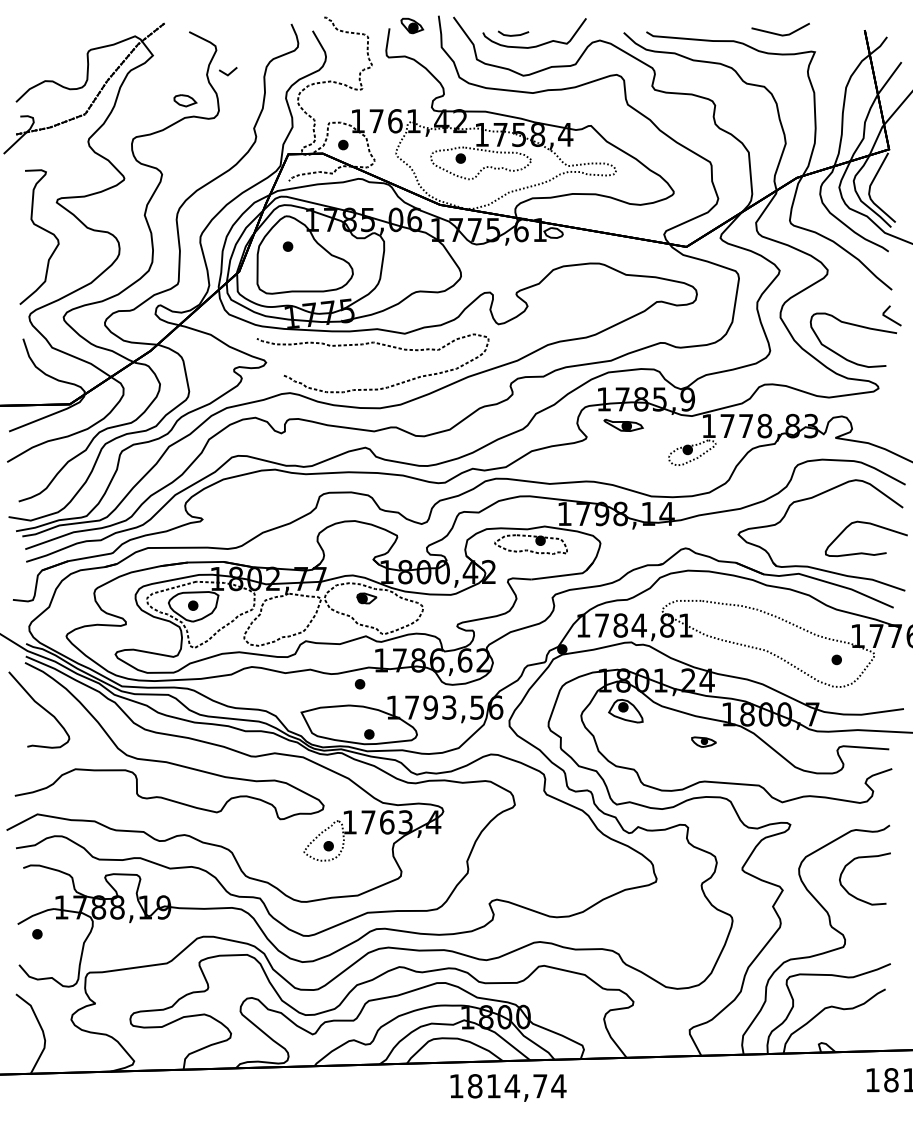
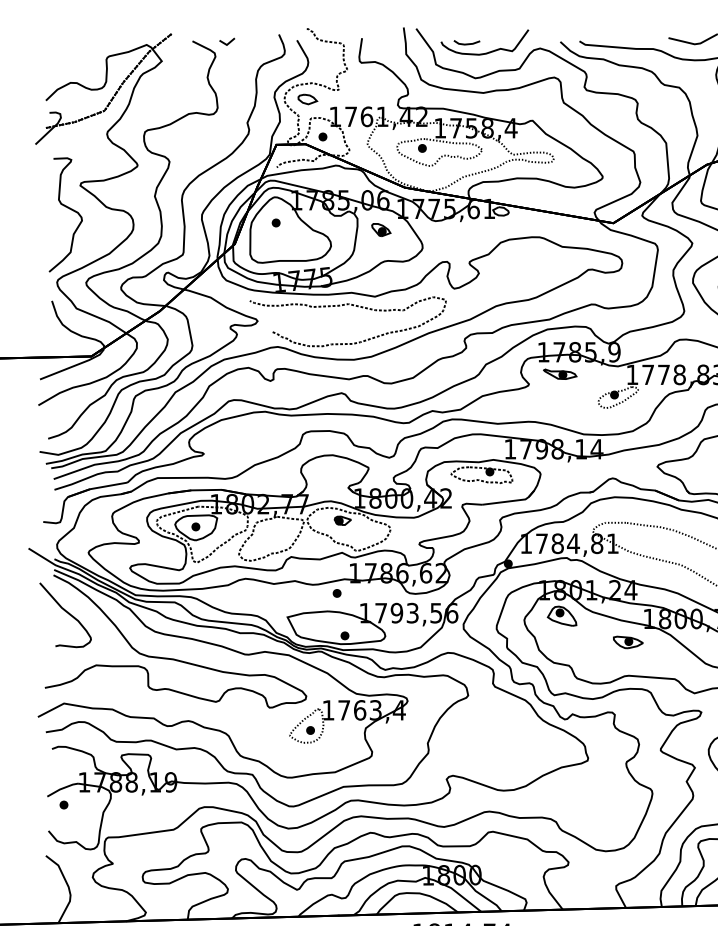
part: (412, 25) -> (381, 229), moved
line: (229, 72) -> (228, 42), moved
part: (185, 100) -> (307, 99), moved
part: (703, 741) -> (627, 641), size x1.43

